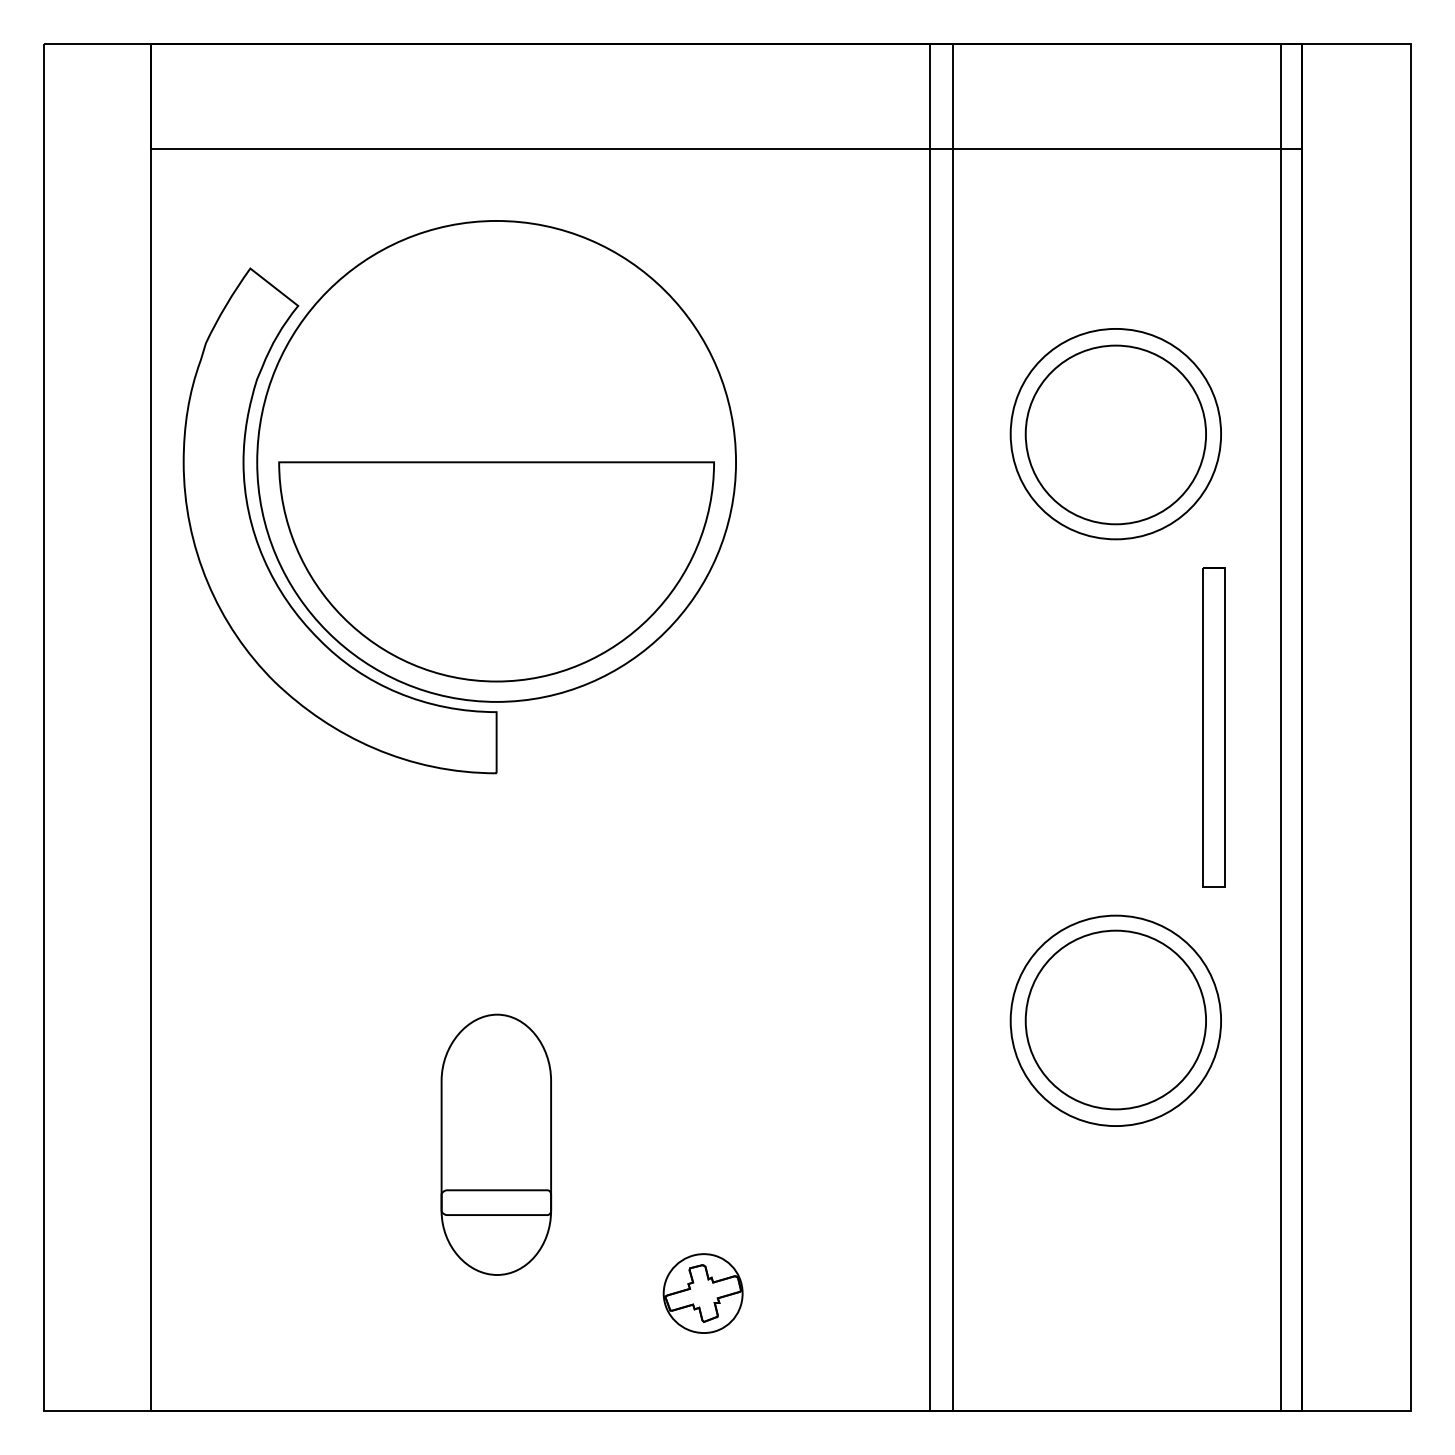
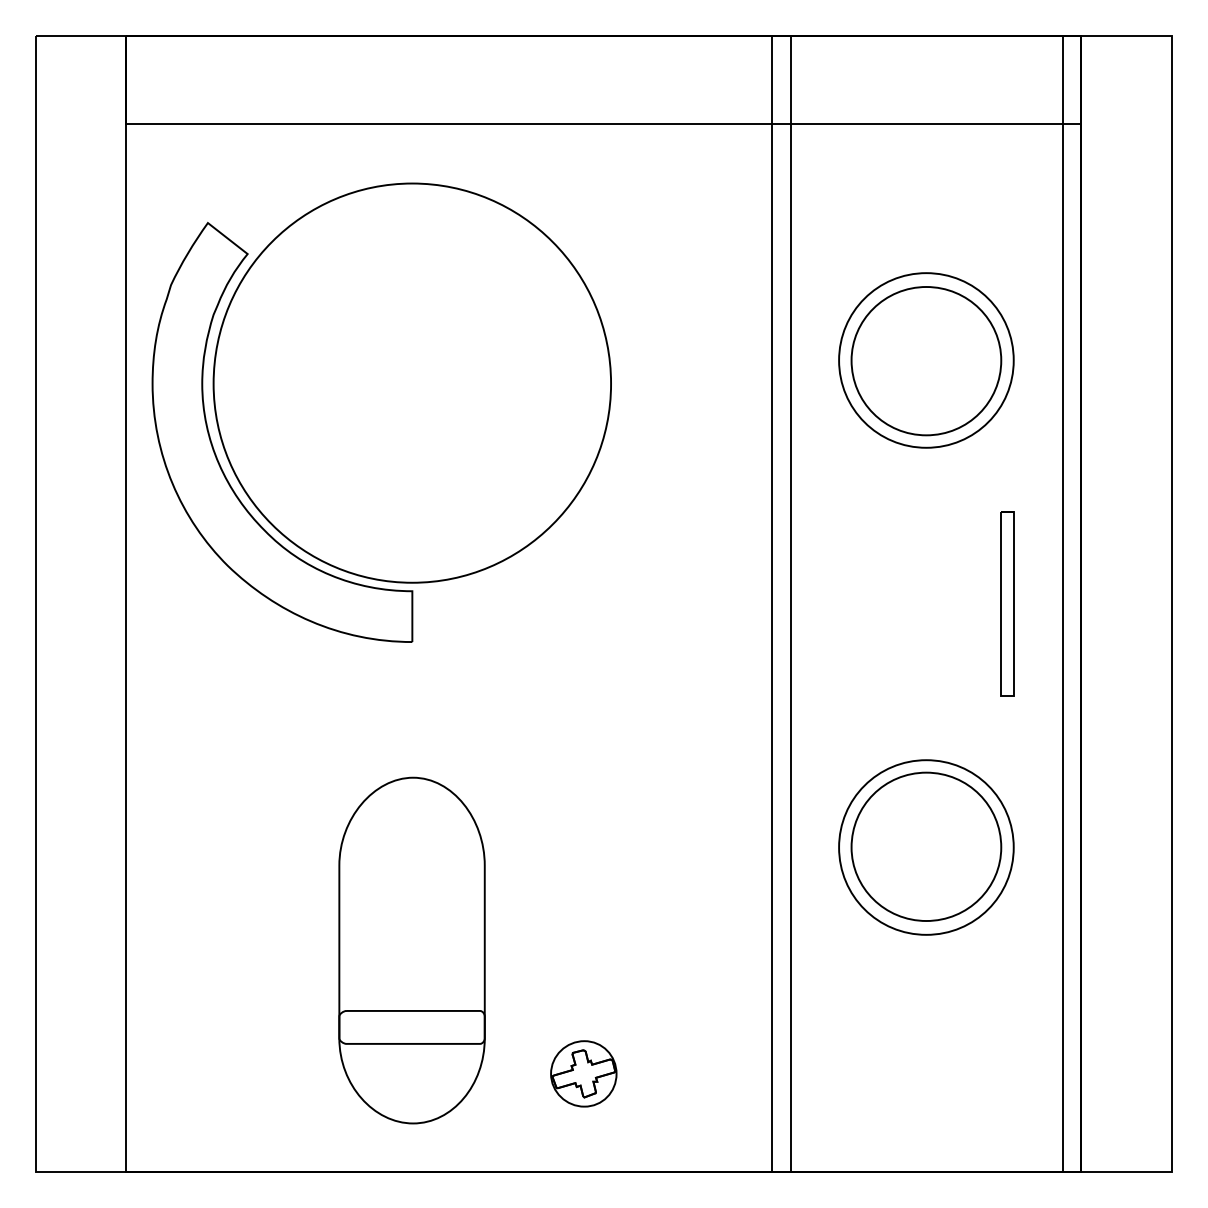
part: (496, 571) -> (412, 474), removed
part: (1213, 727) -> (1007, 604), size x0.7
part: (496, 1144) -> (412, 950), size x1.6

